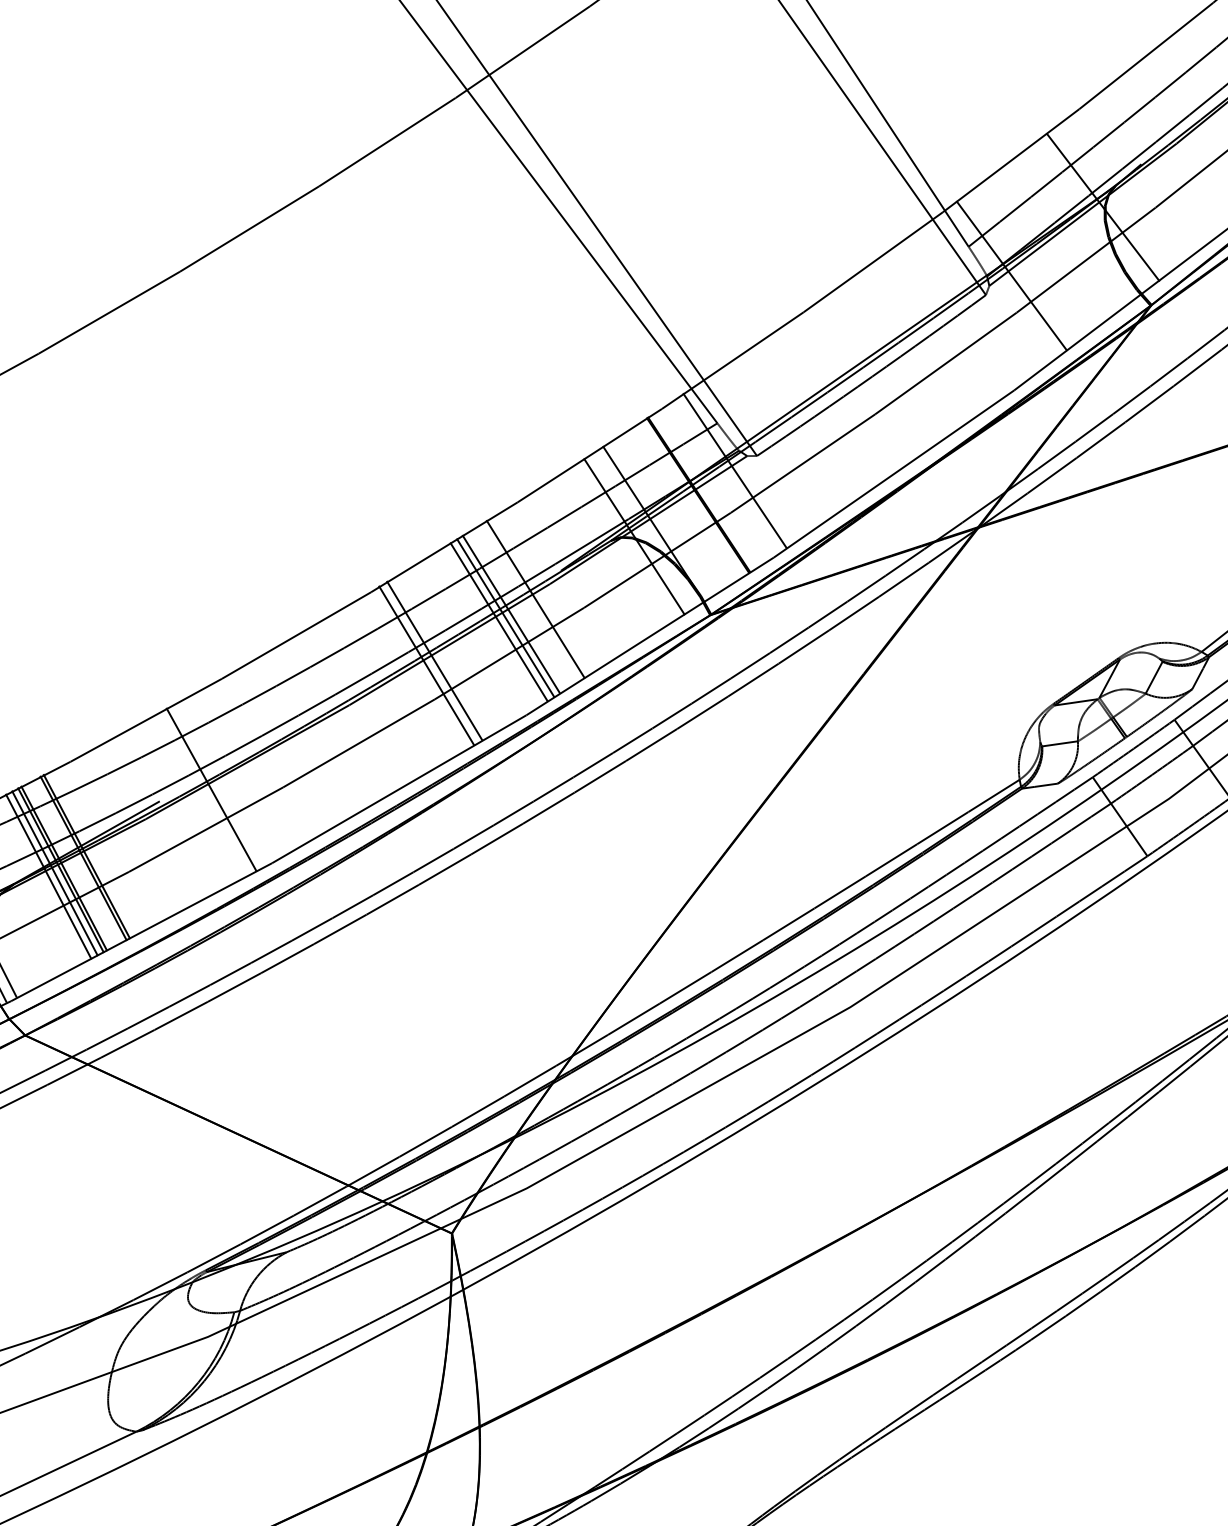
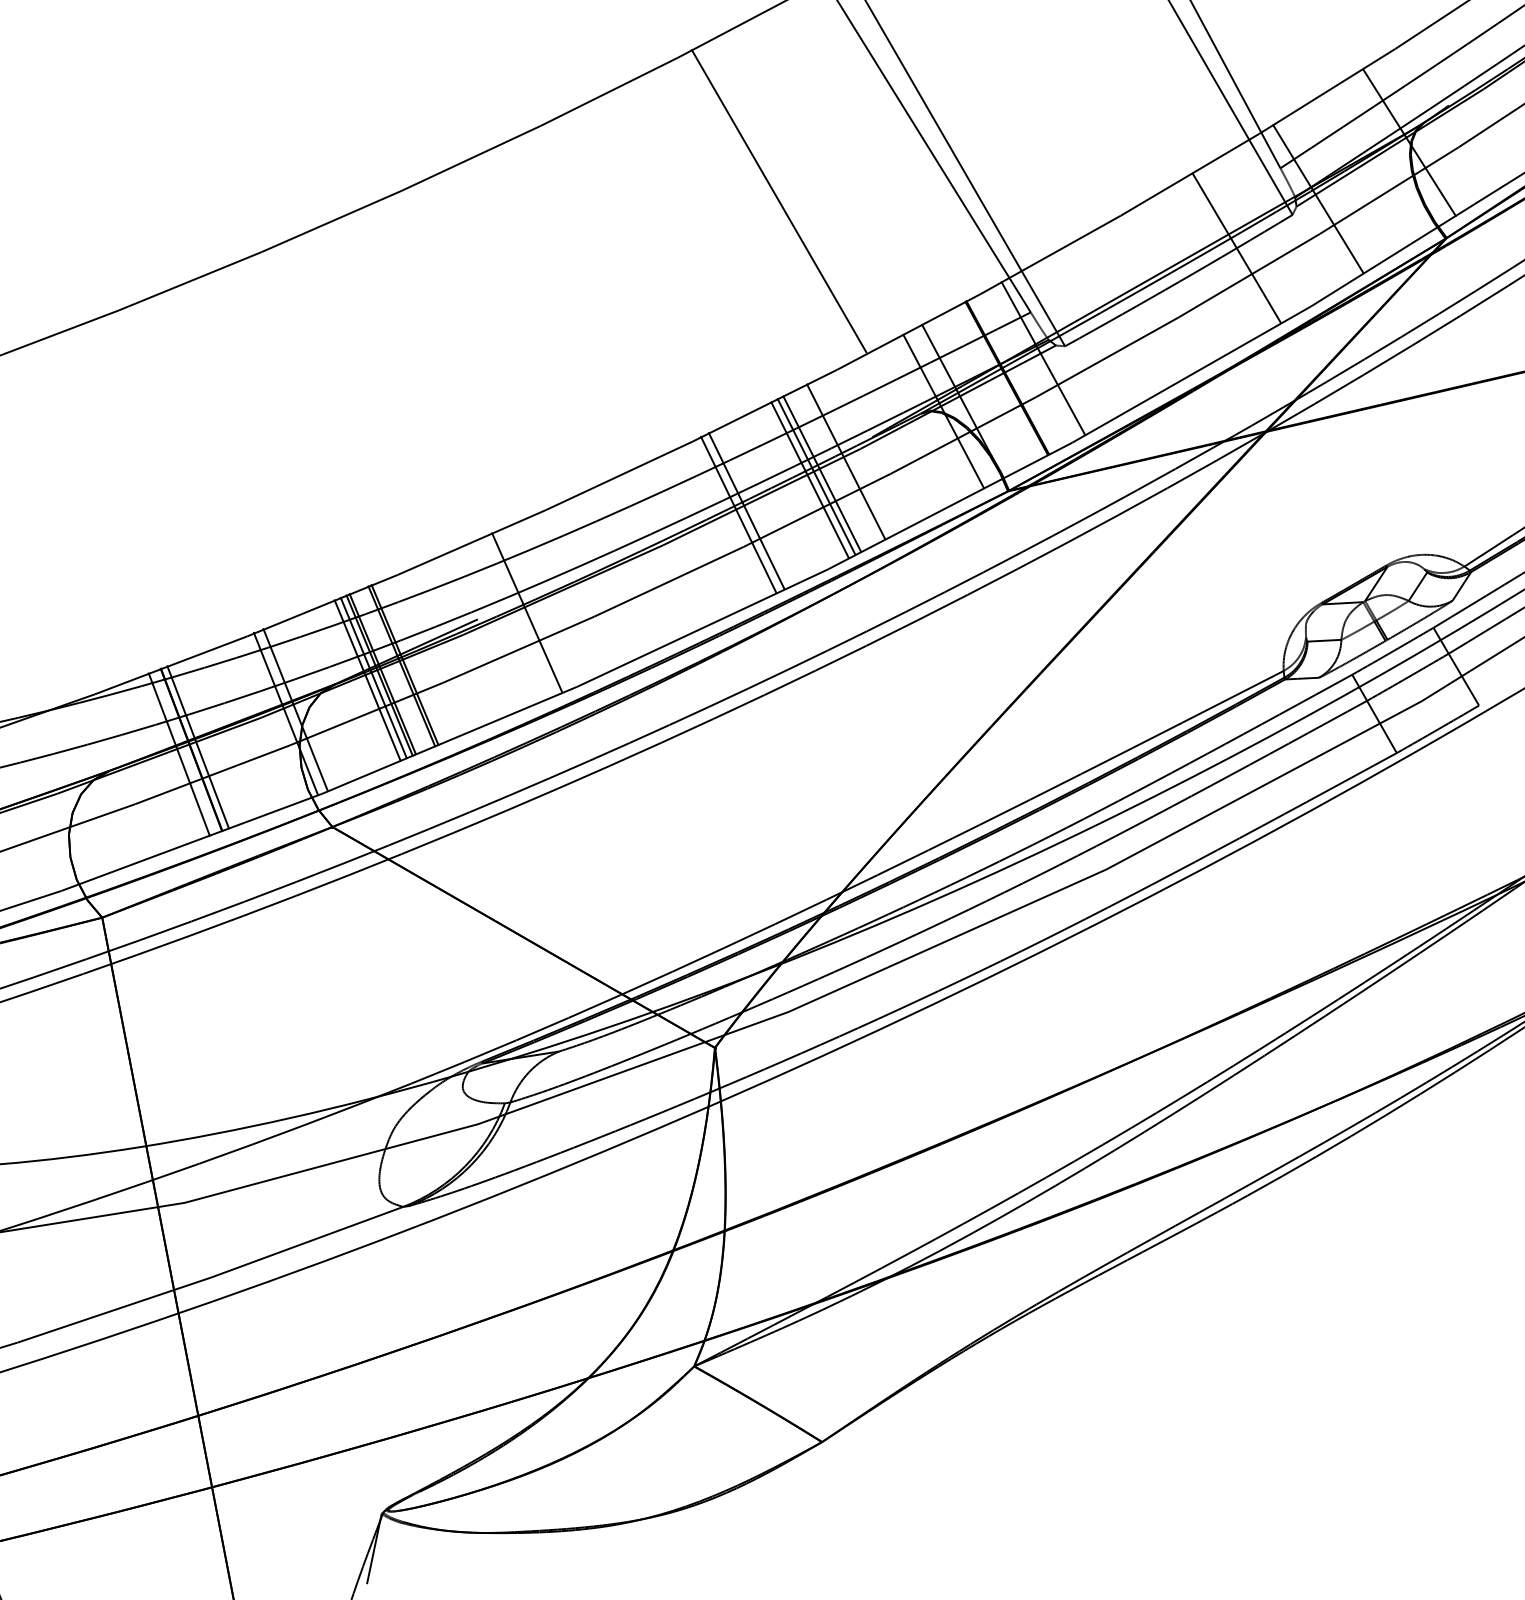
line: (439, 329) -> (778, 201), added
line: (929, 334) -> (1236, 247), added

